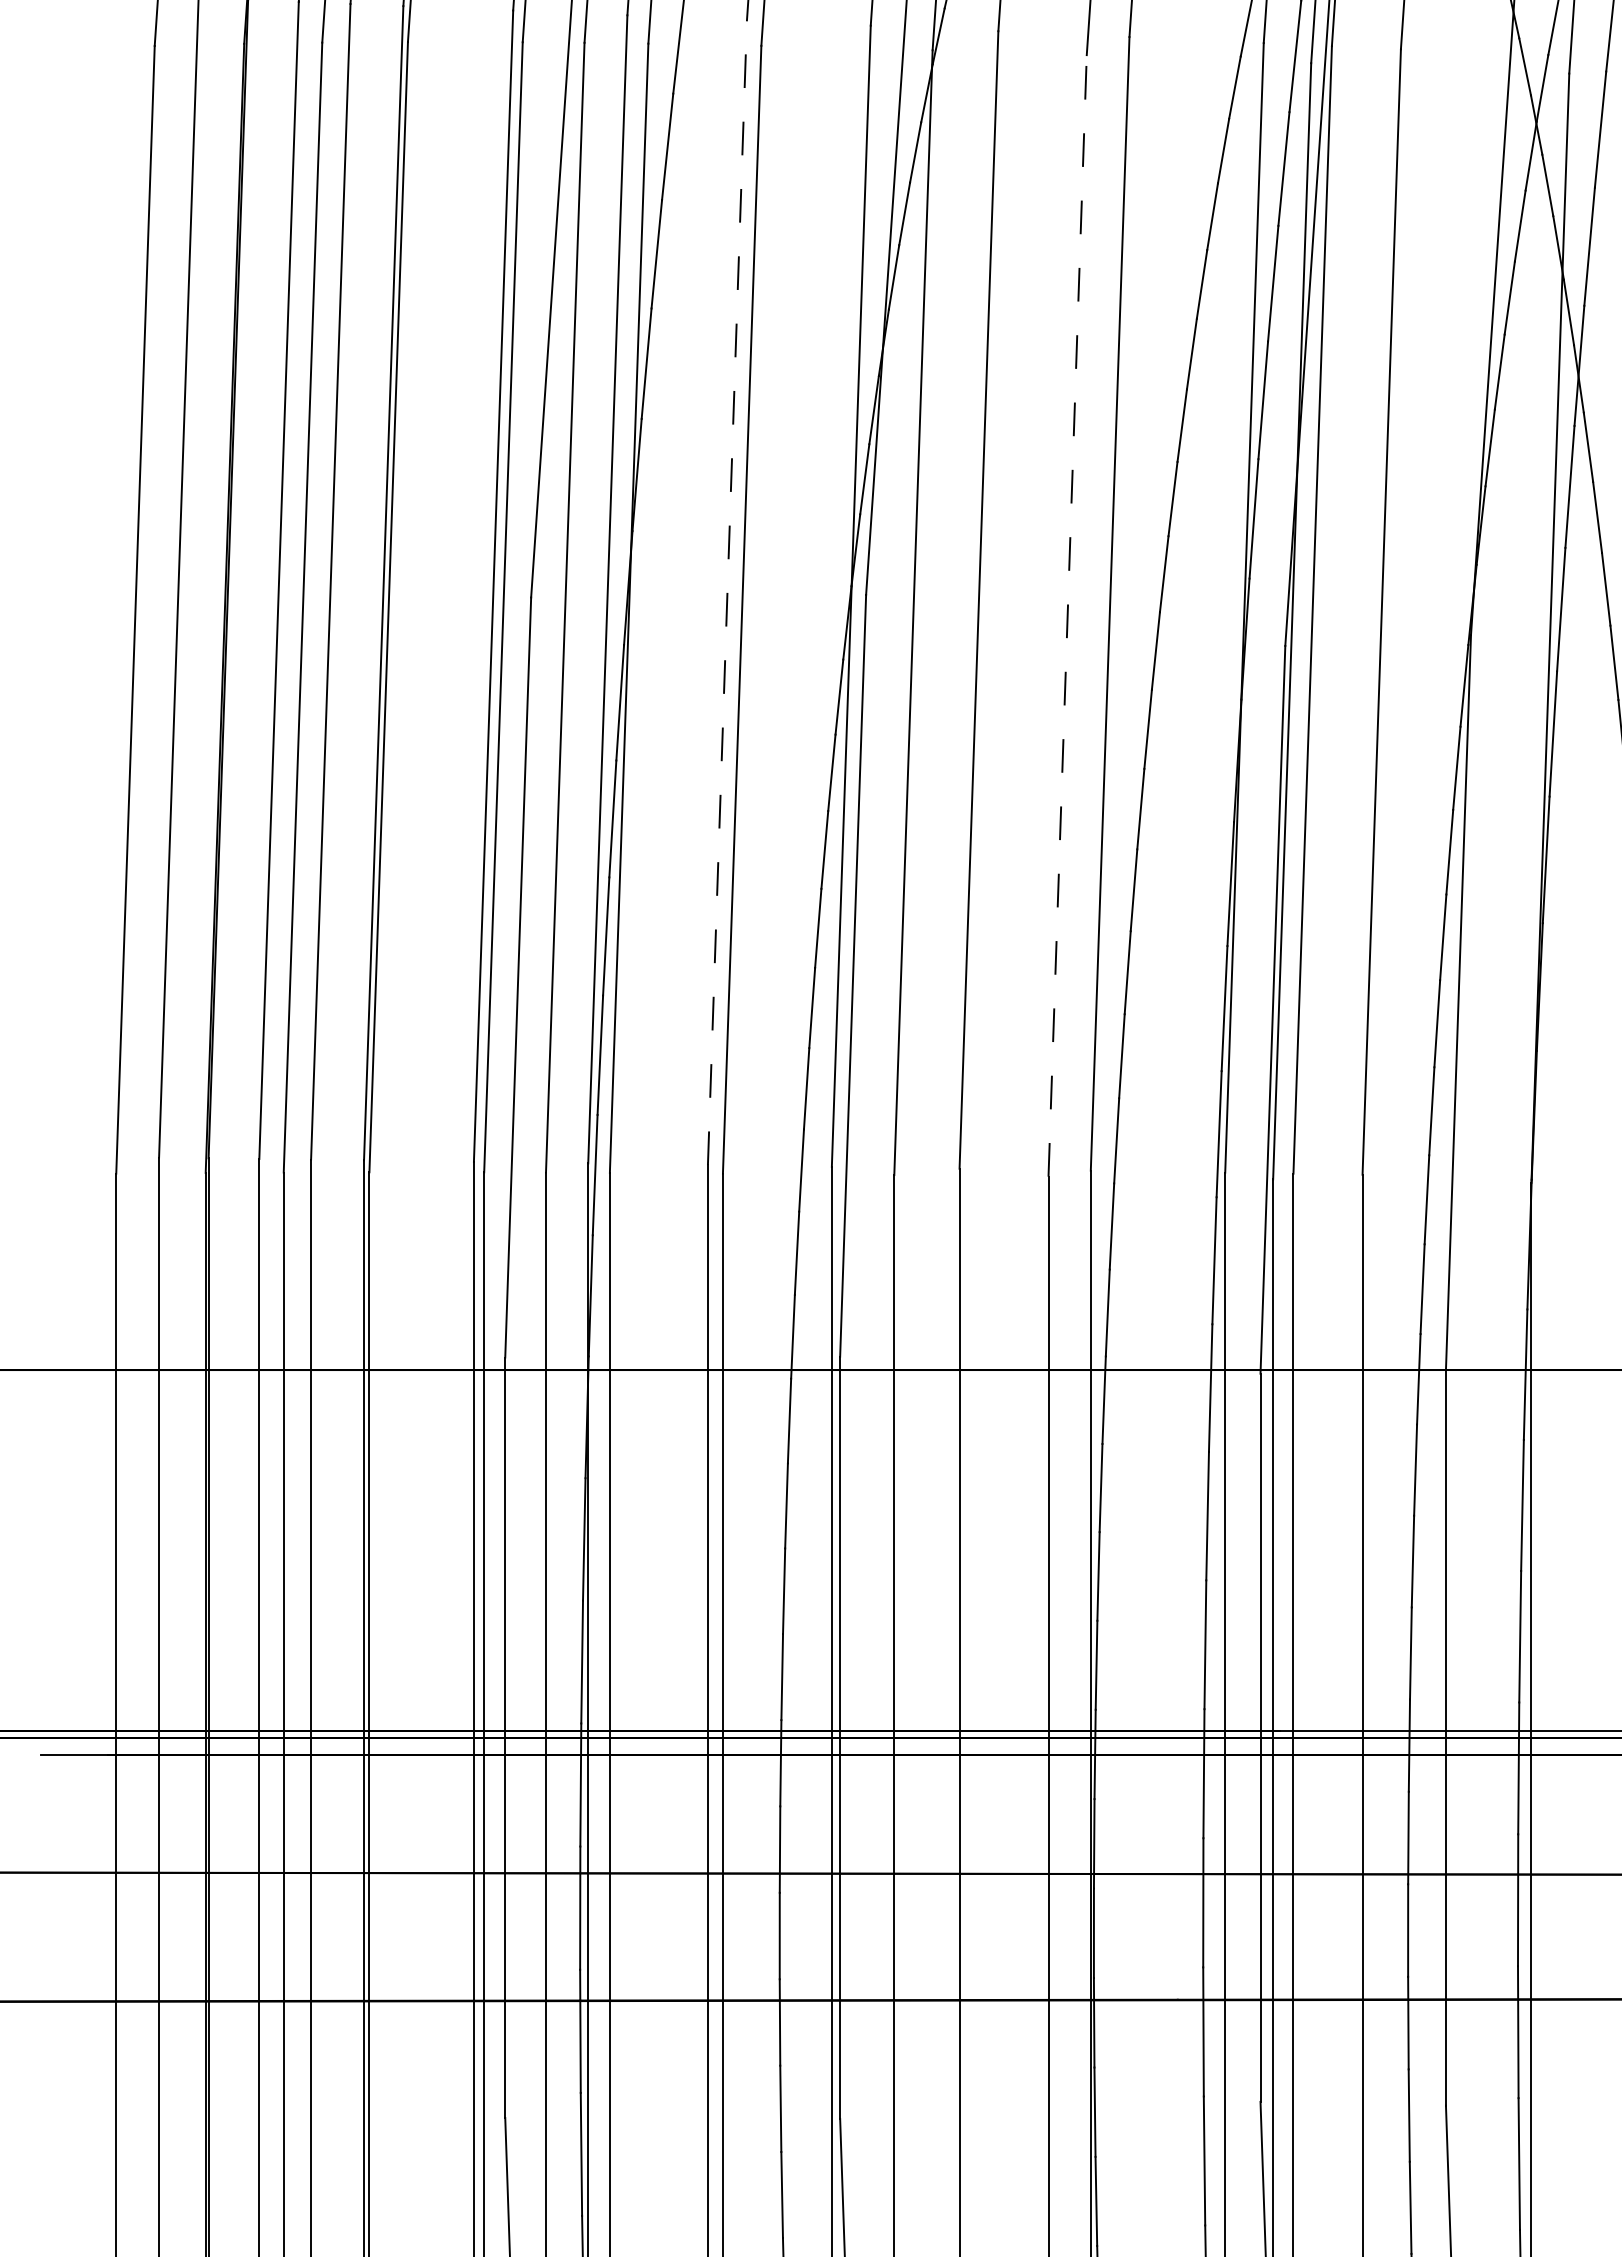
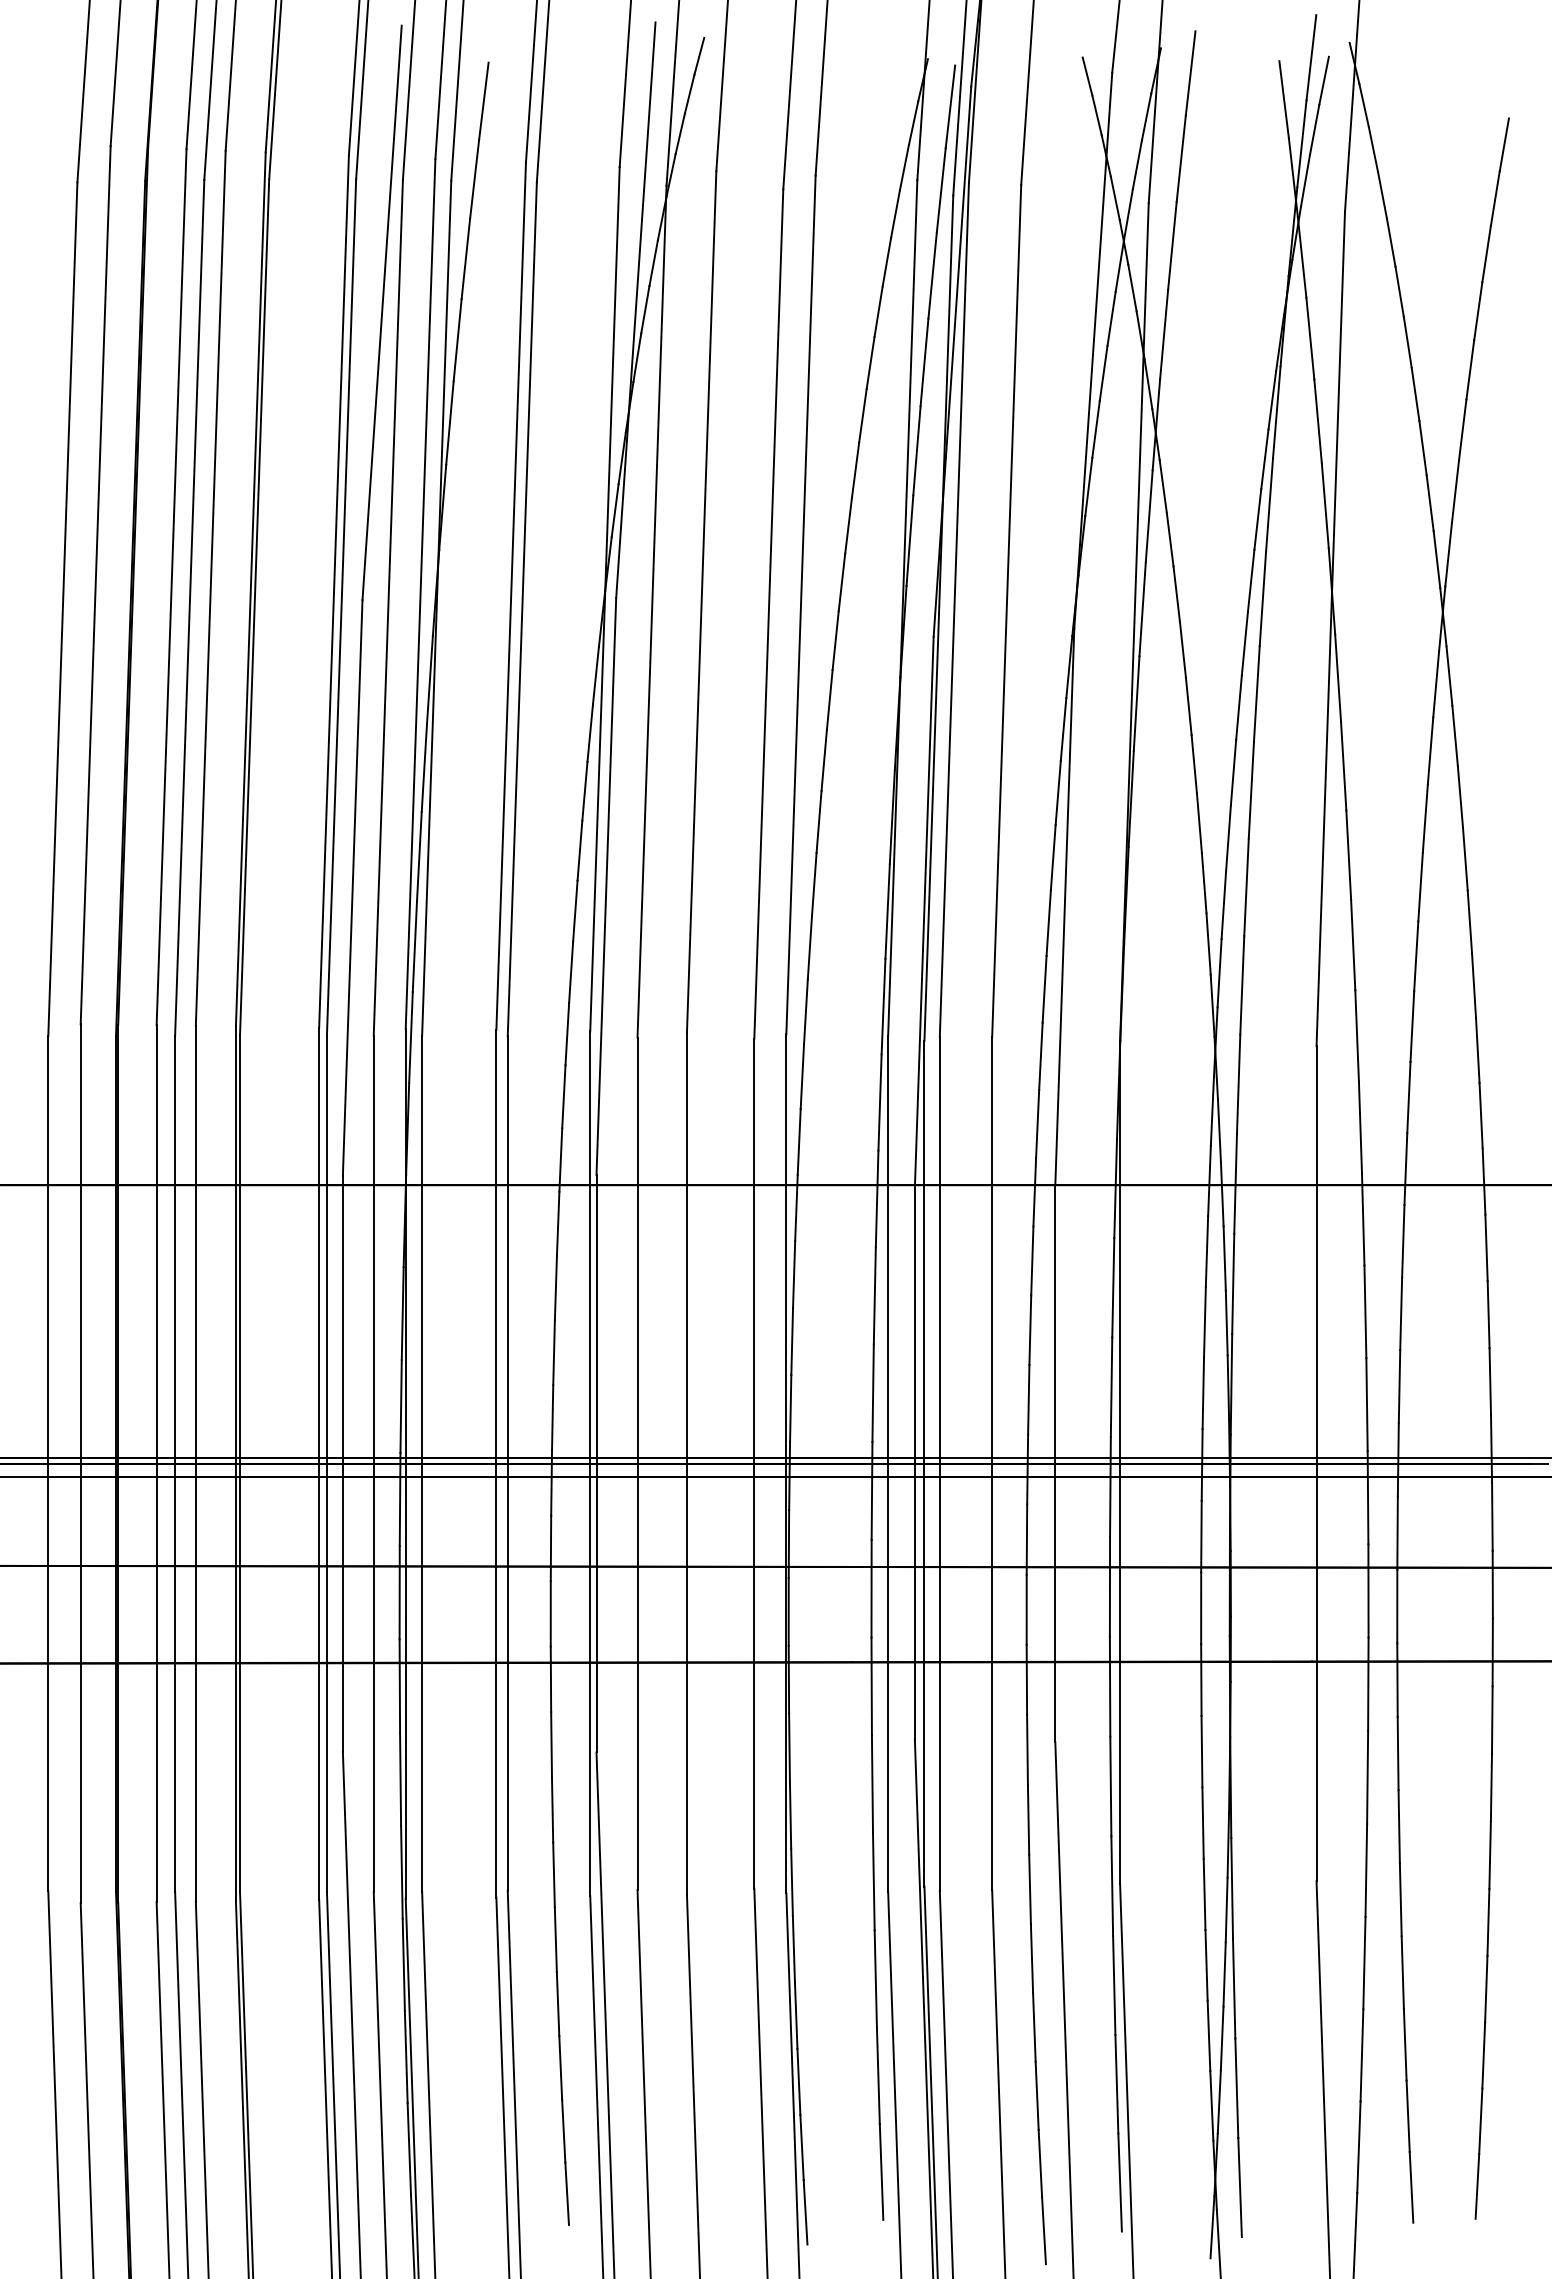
line: (727, 592) -> (511, 596), dashed -> solid
line: (1067, 616) -> (768, 614), dashed -> solid

